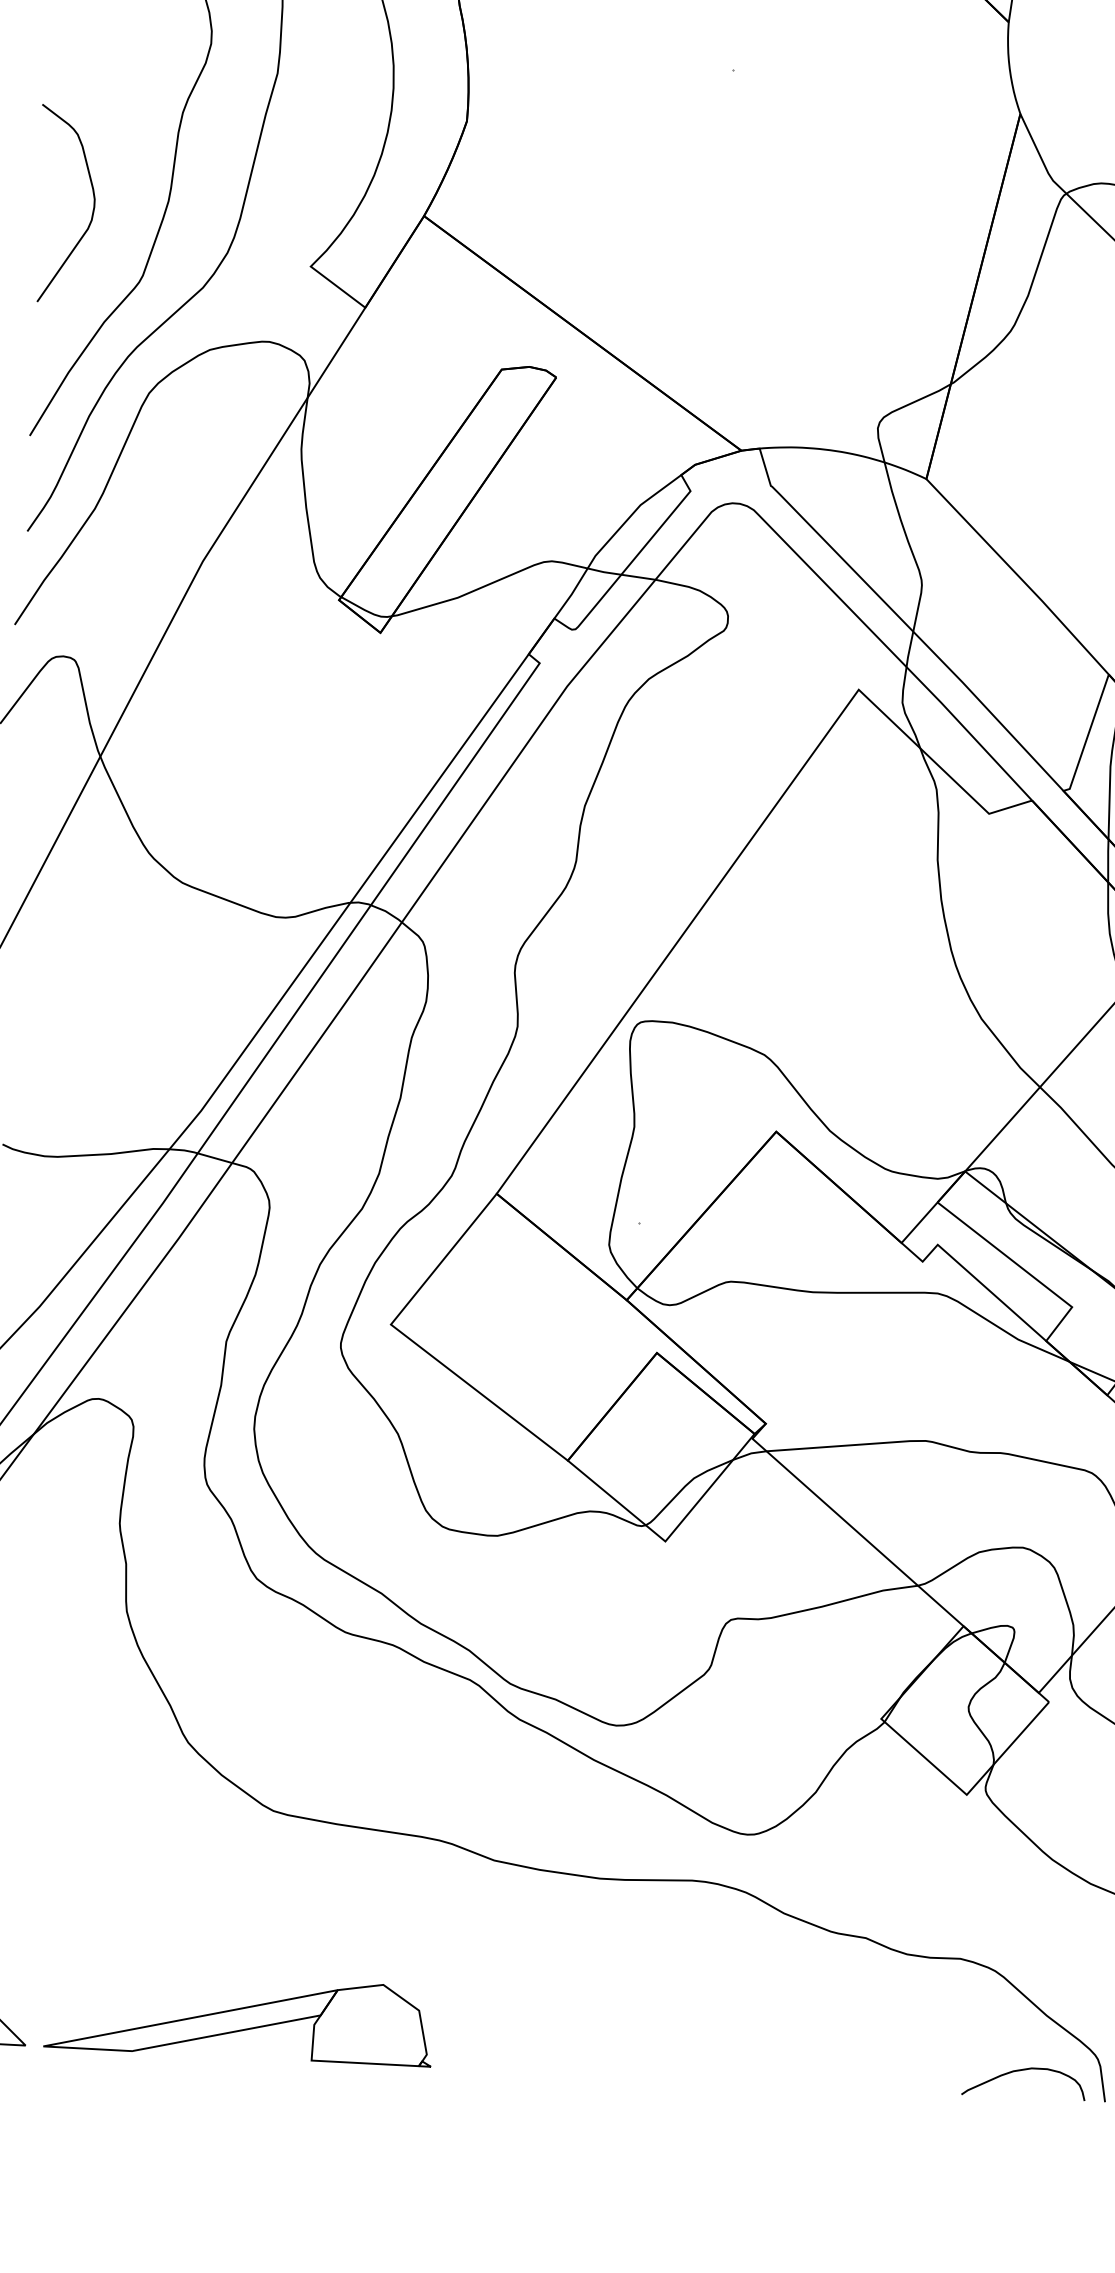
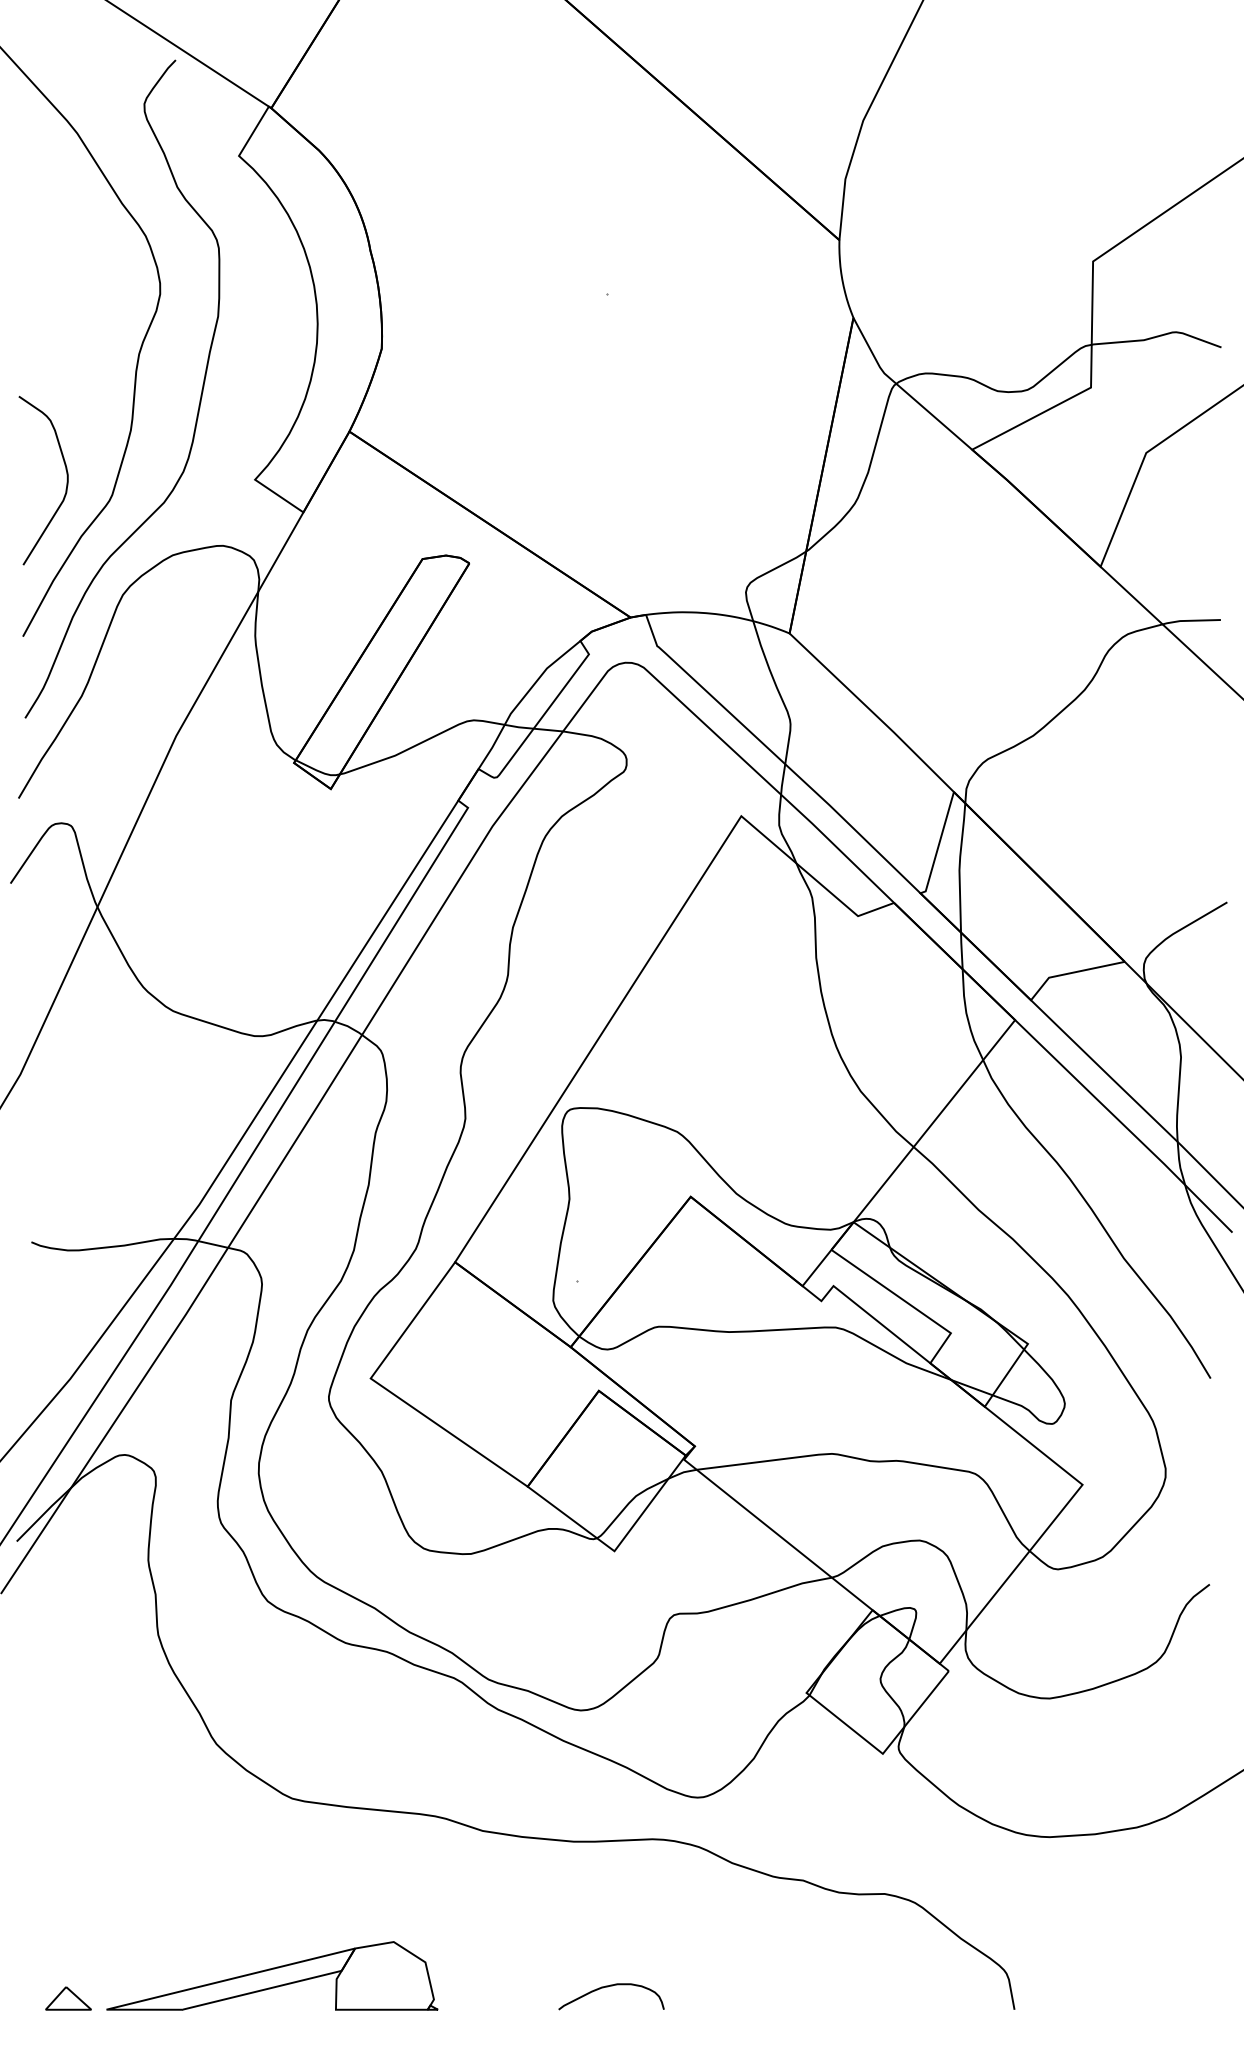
curve: (92, 205) -> (66, 480), moved
curve: (1021, 2071) -> (608, 1987), moved

